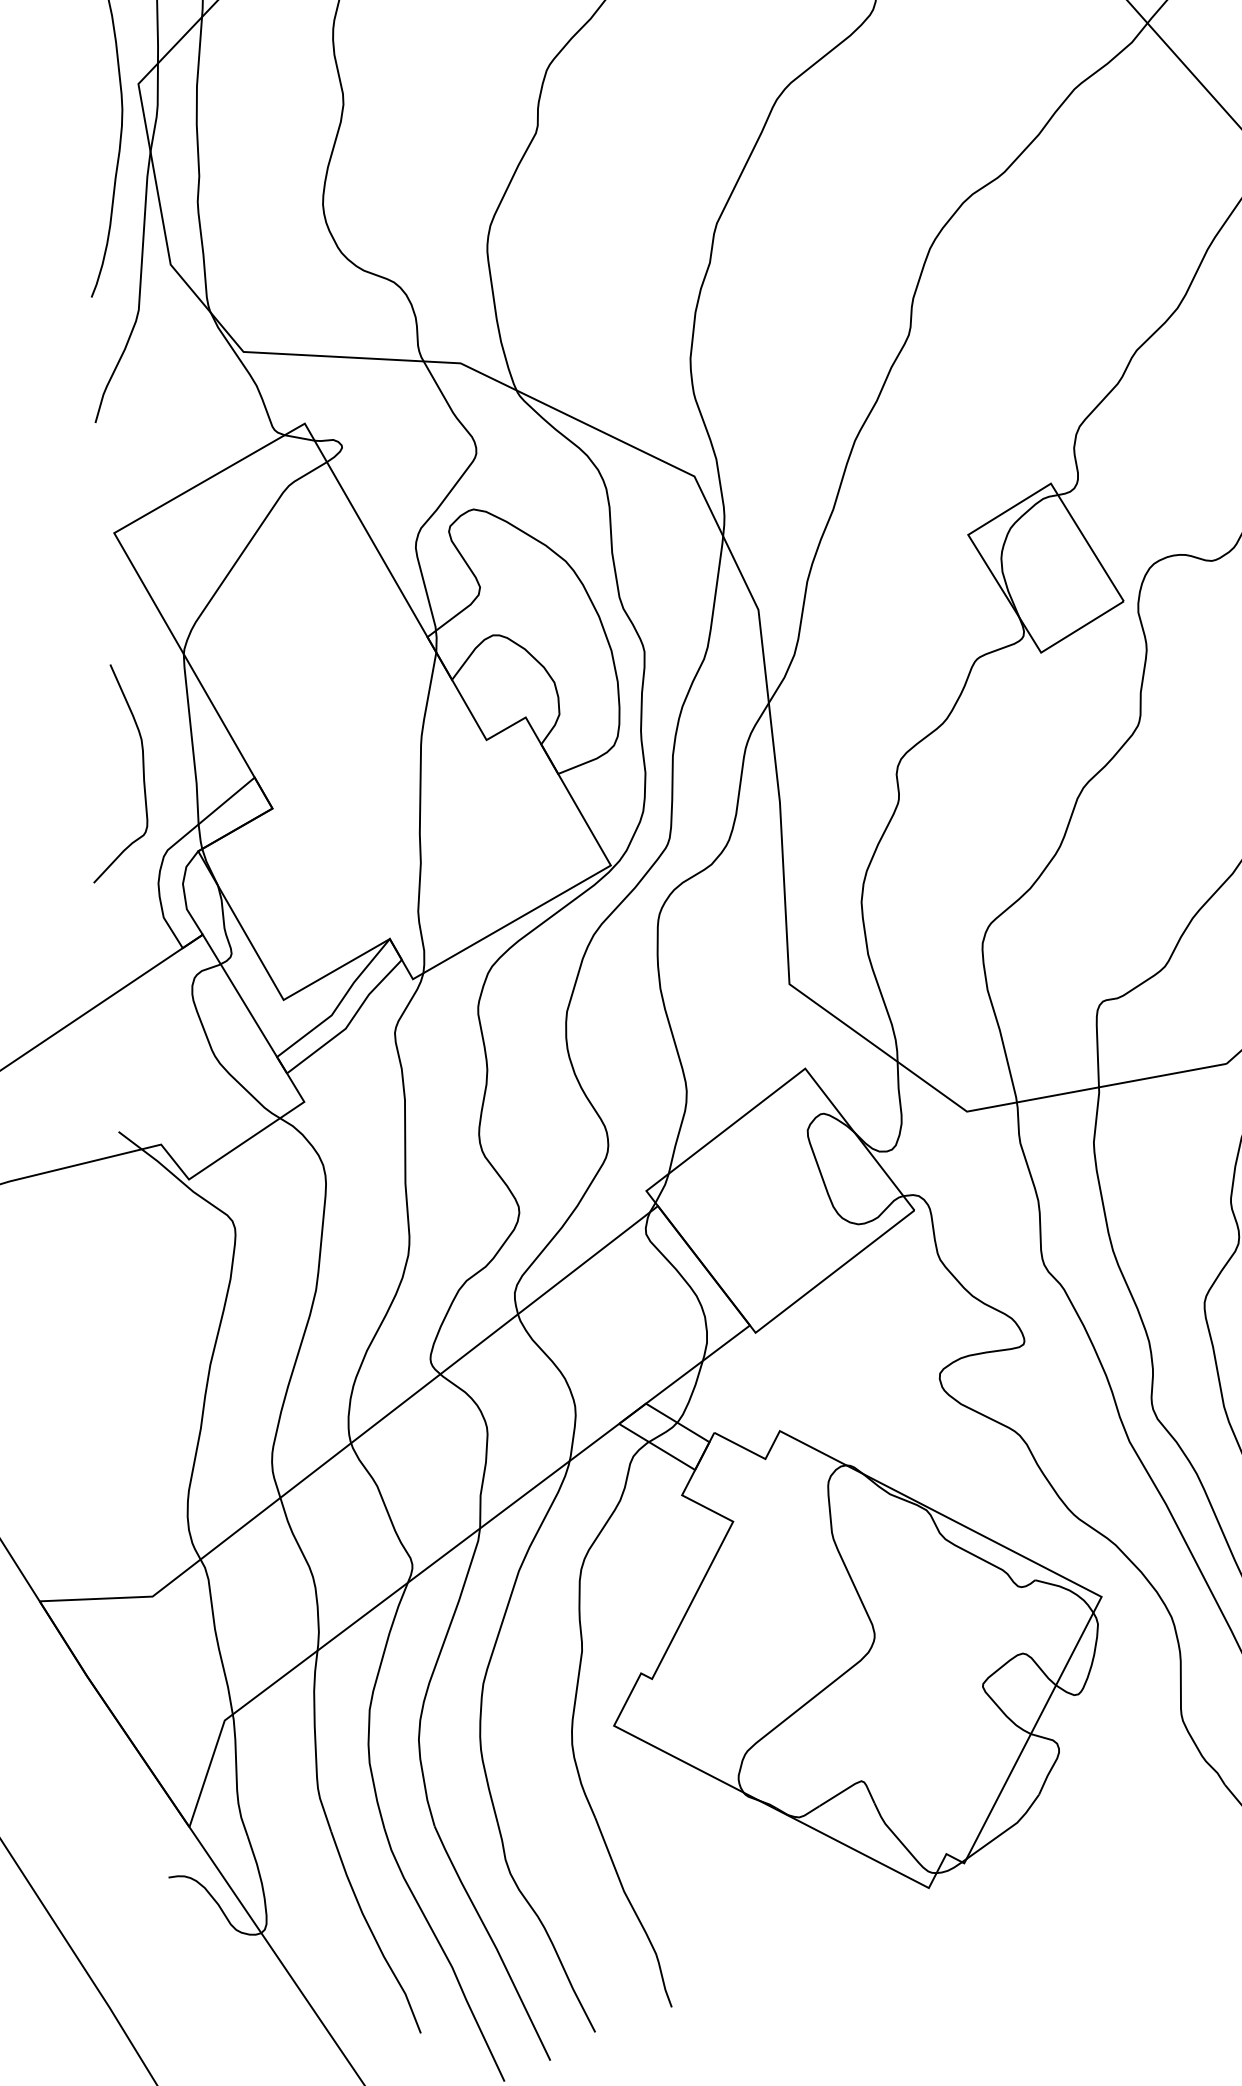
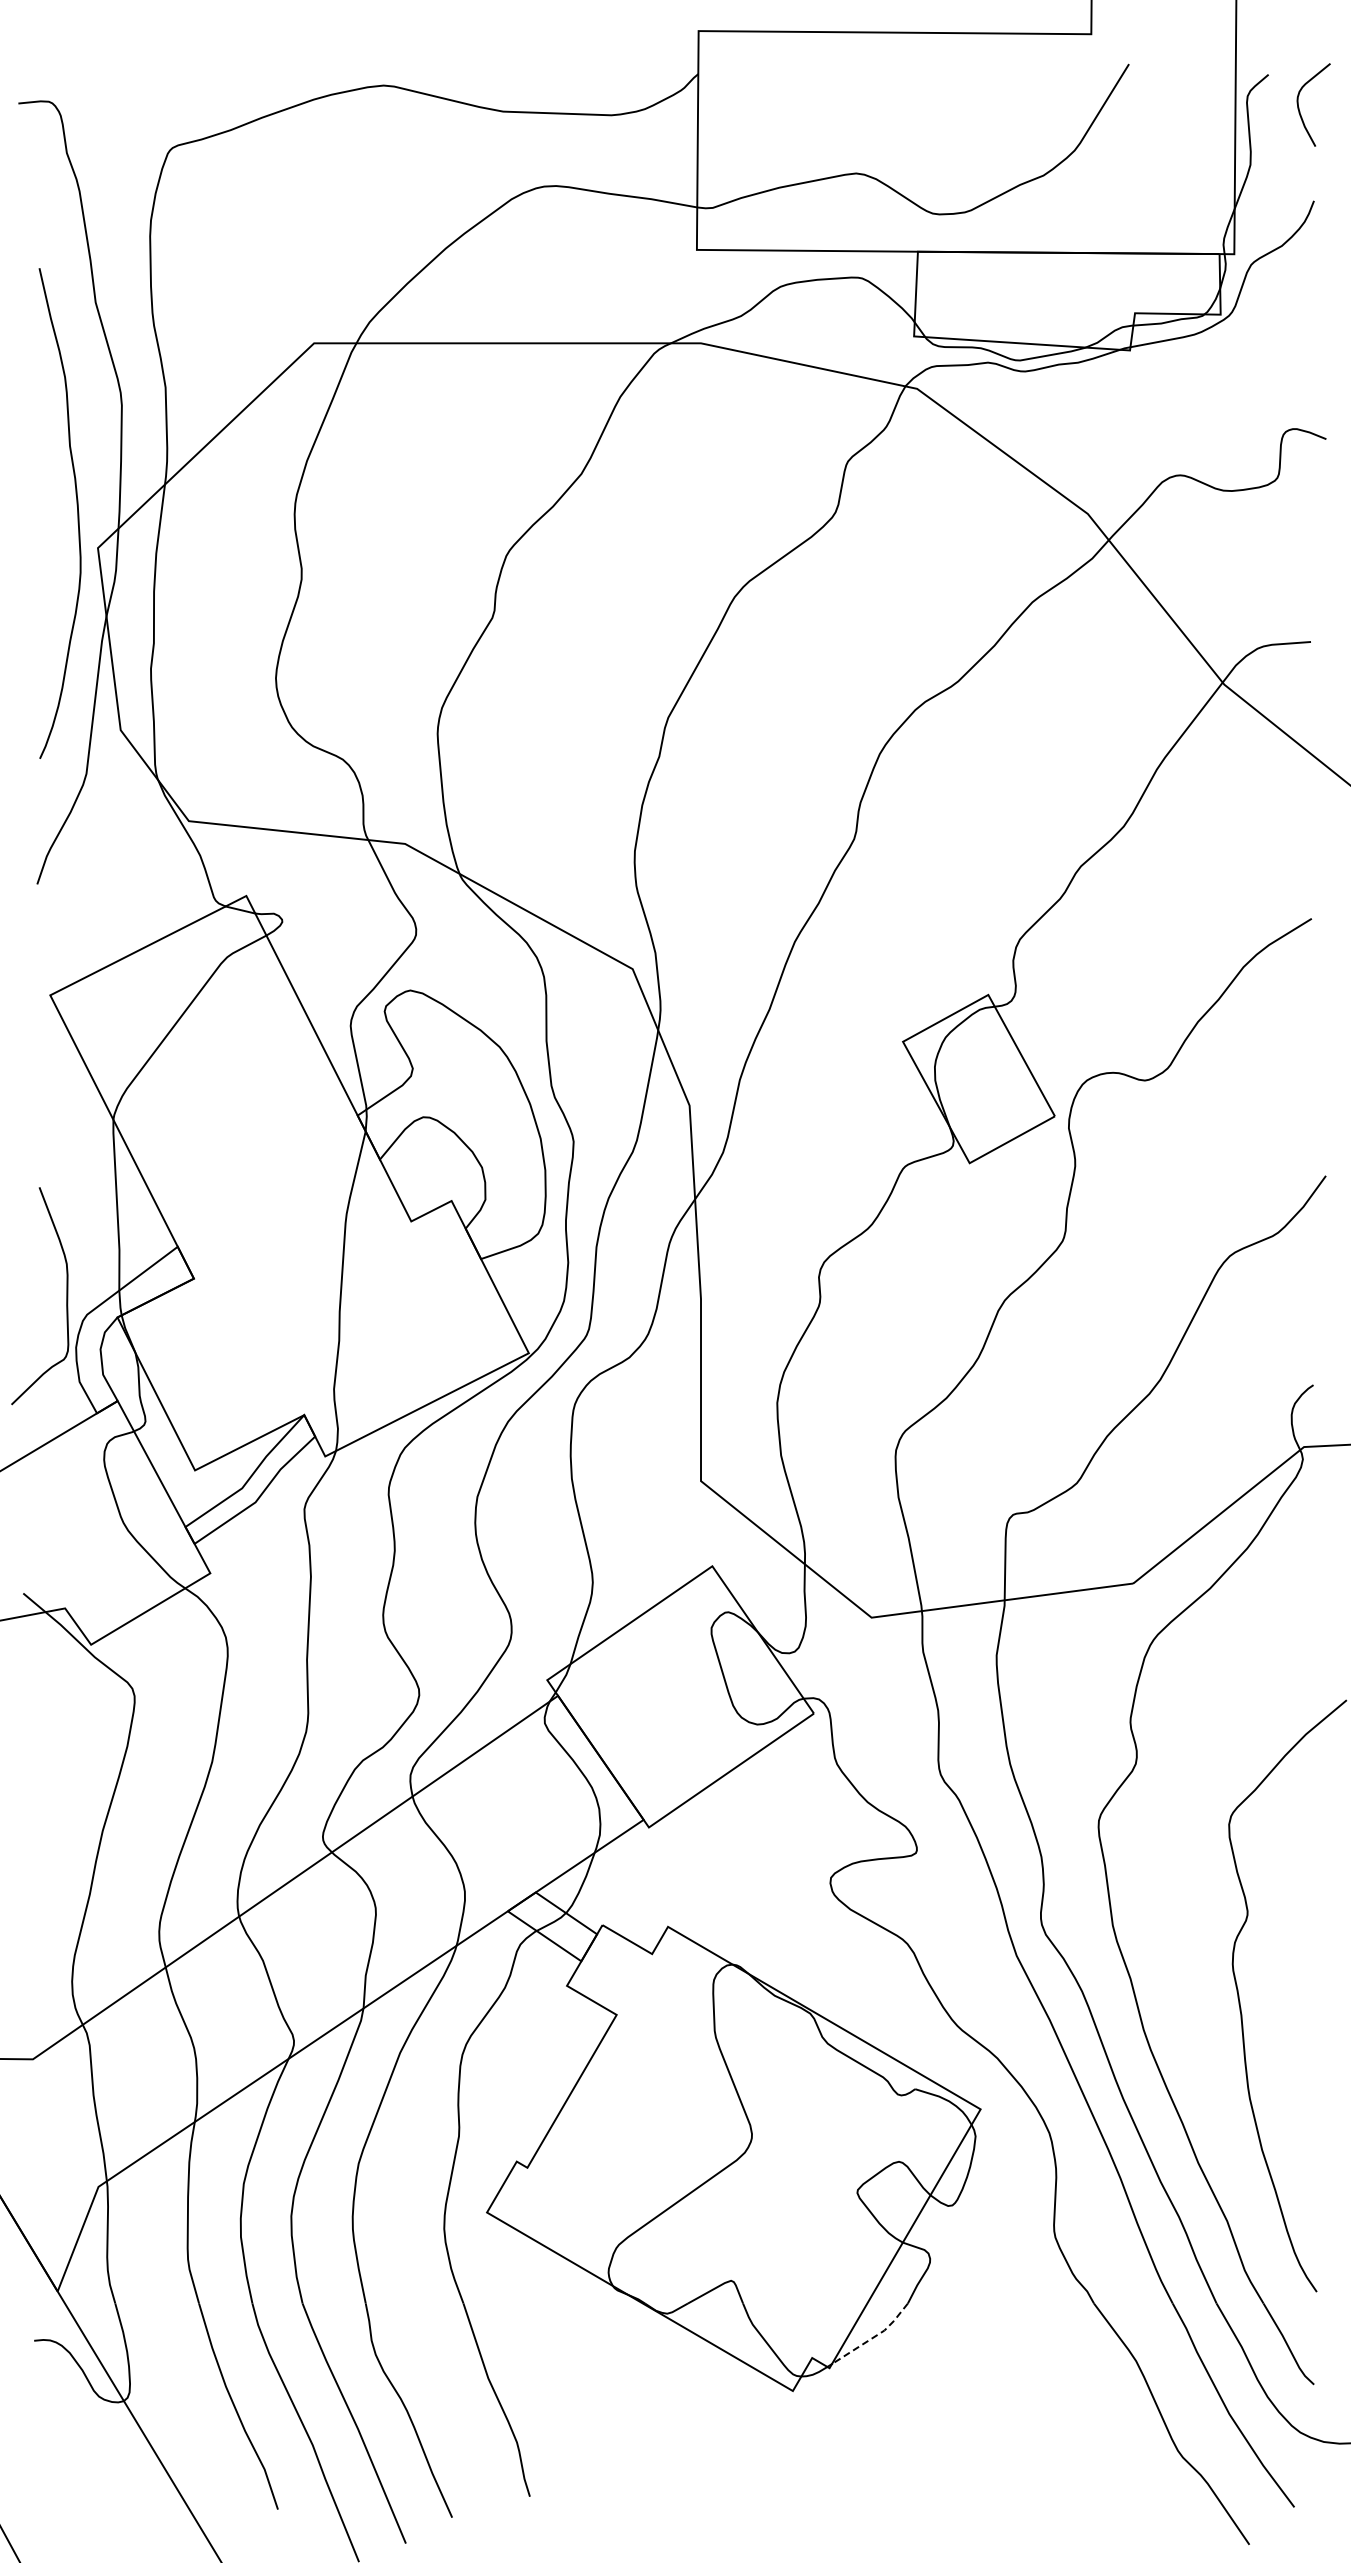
curve: (142, 772) -> (66, 1296), moved
line: (1007, 1829) -> (874, 2336), solid -> dashed

